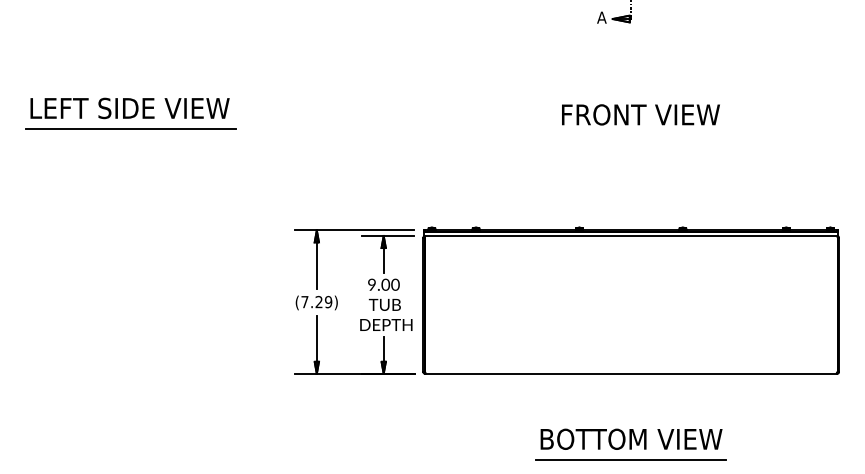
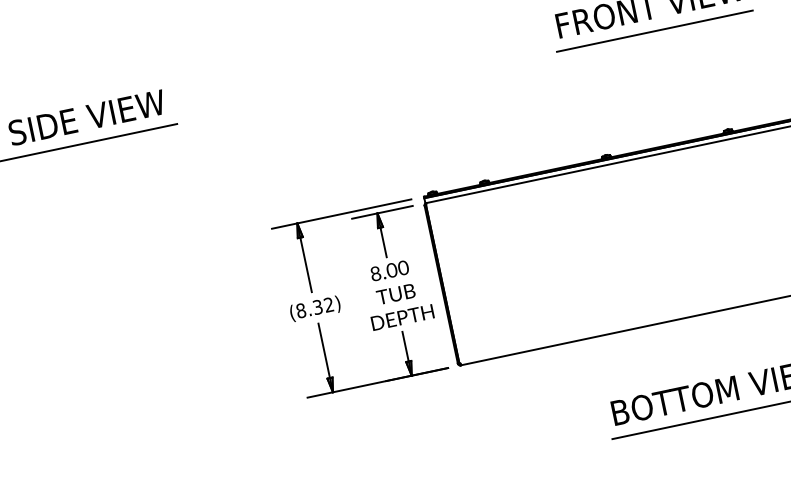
line: (640, 135) -> (654, 31), added
text: (371, 285) -> (375, 274), 9.00 -> 8.00
text: (316, 302) -> (314, 308), (7.29) -> (8.32)

